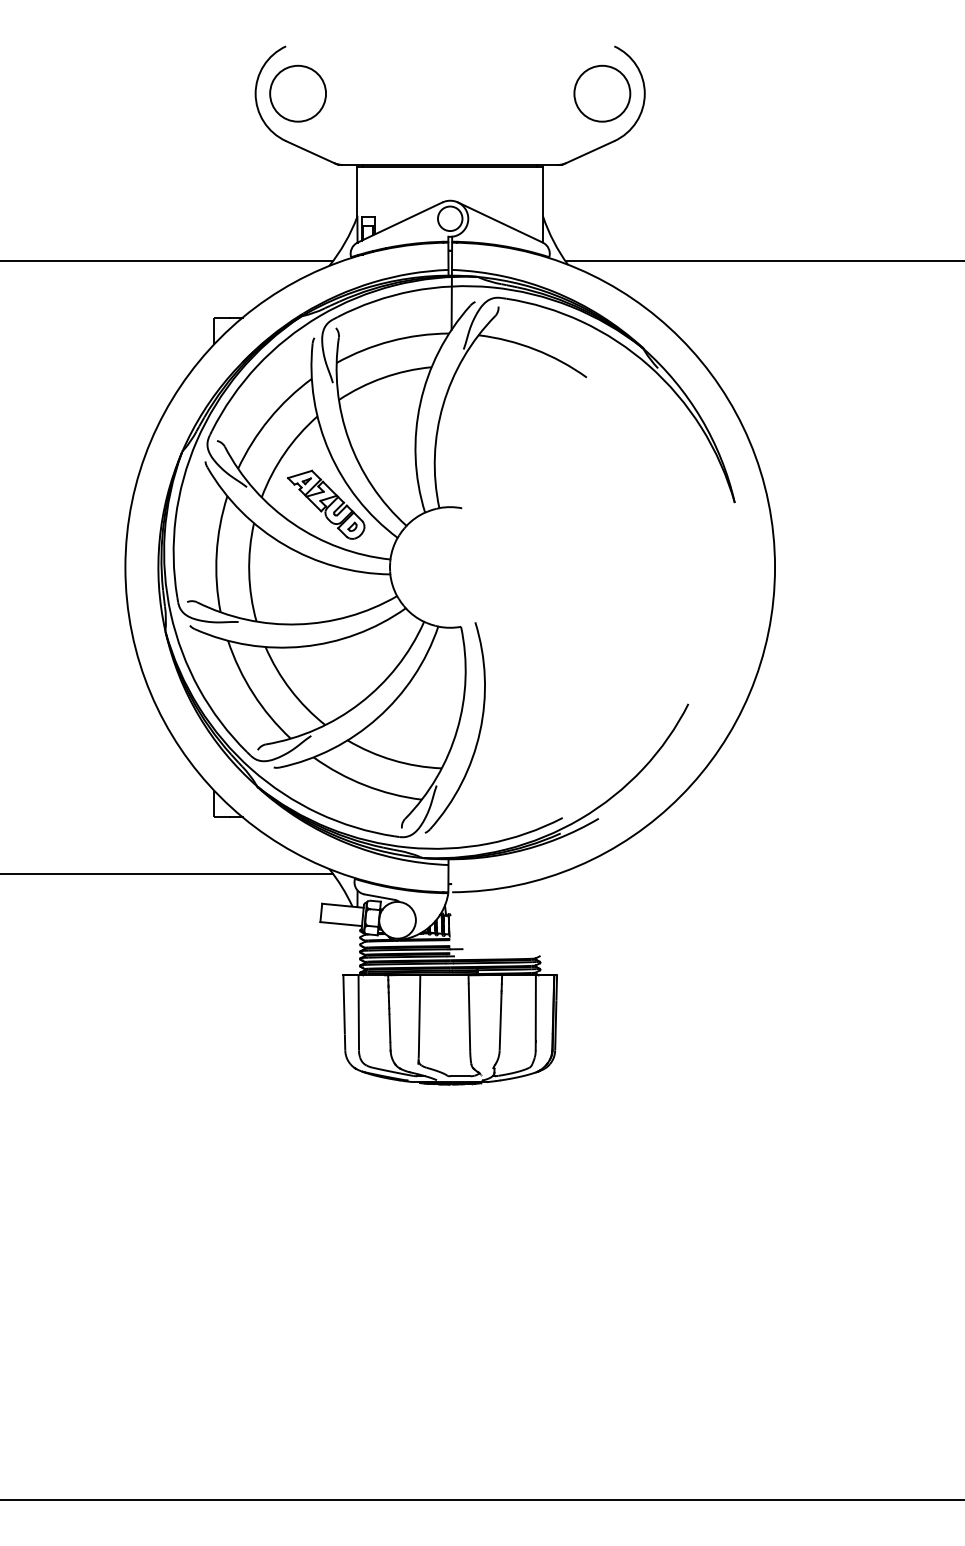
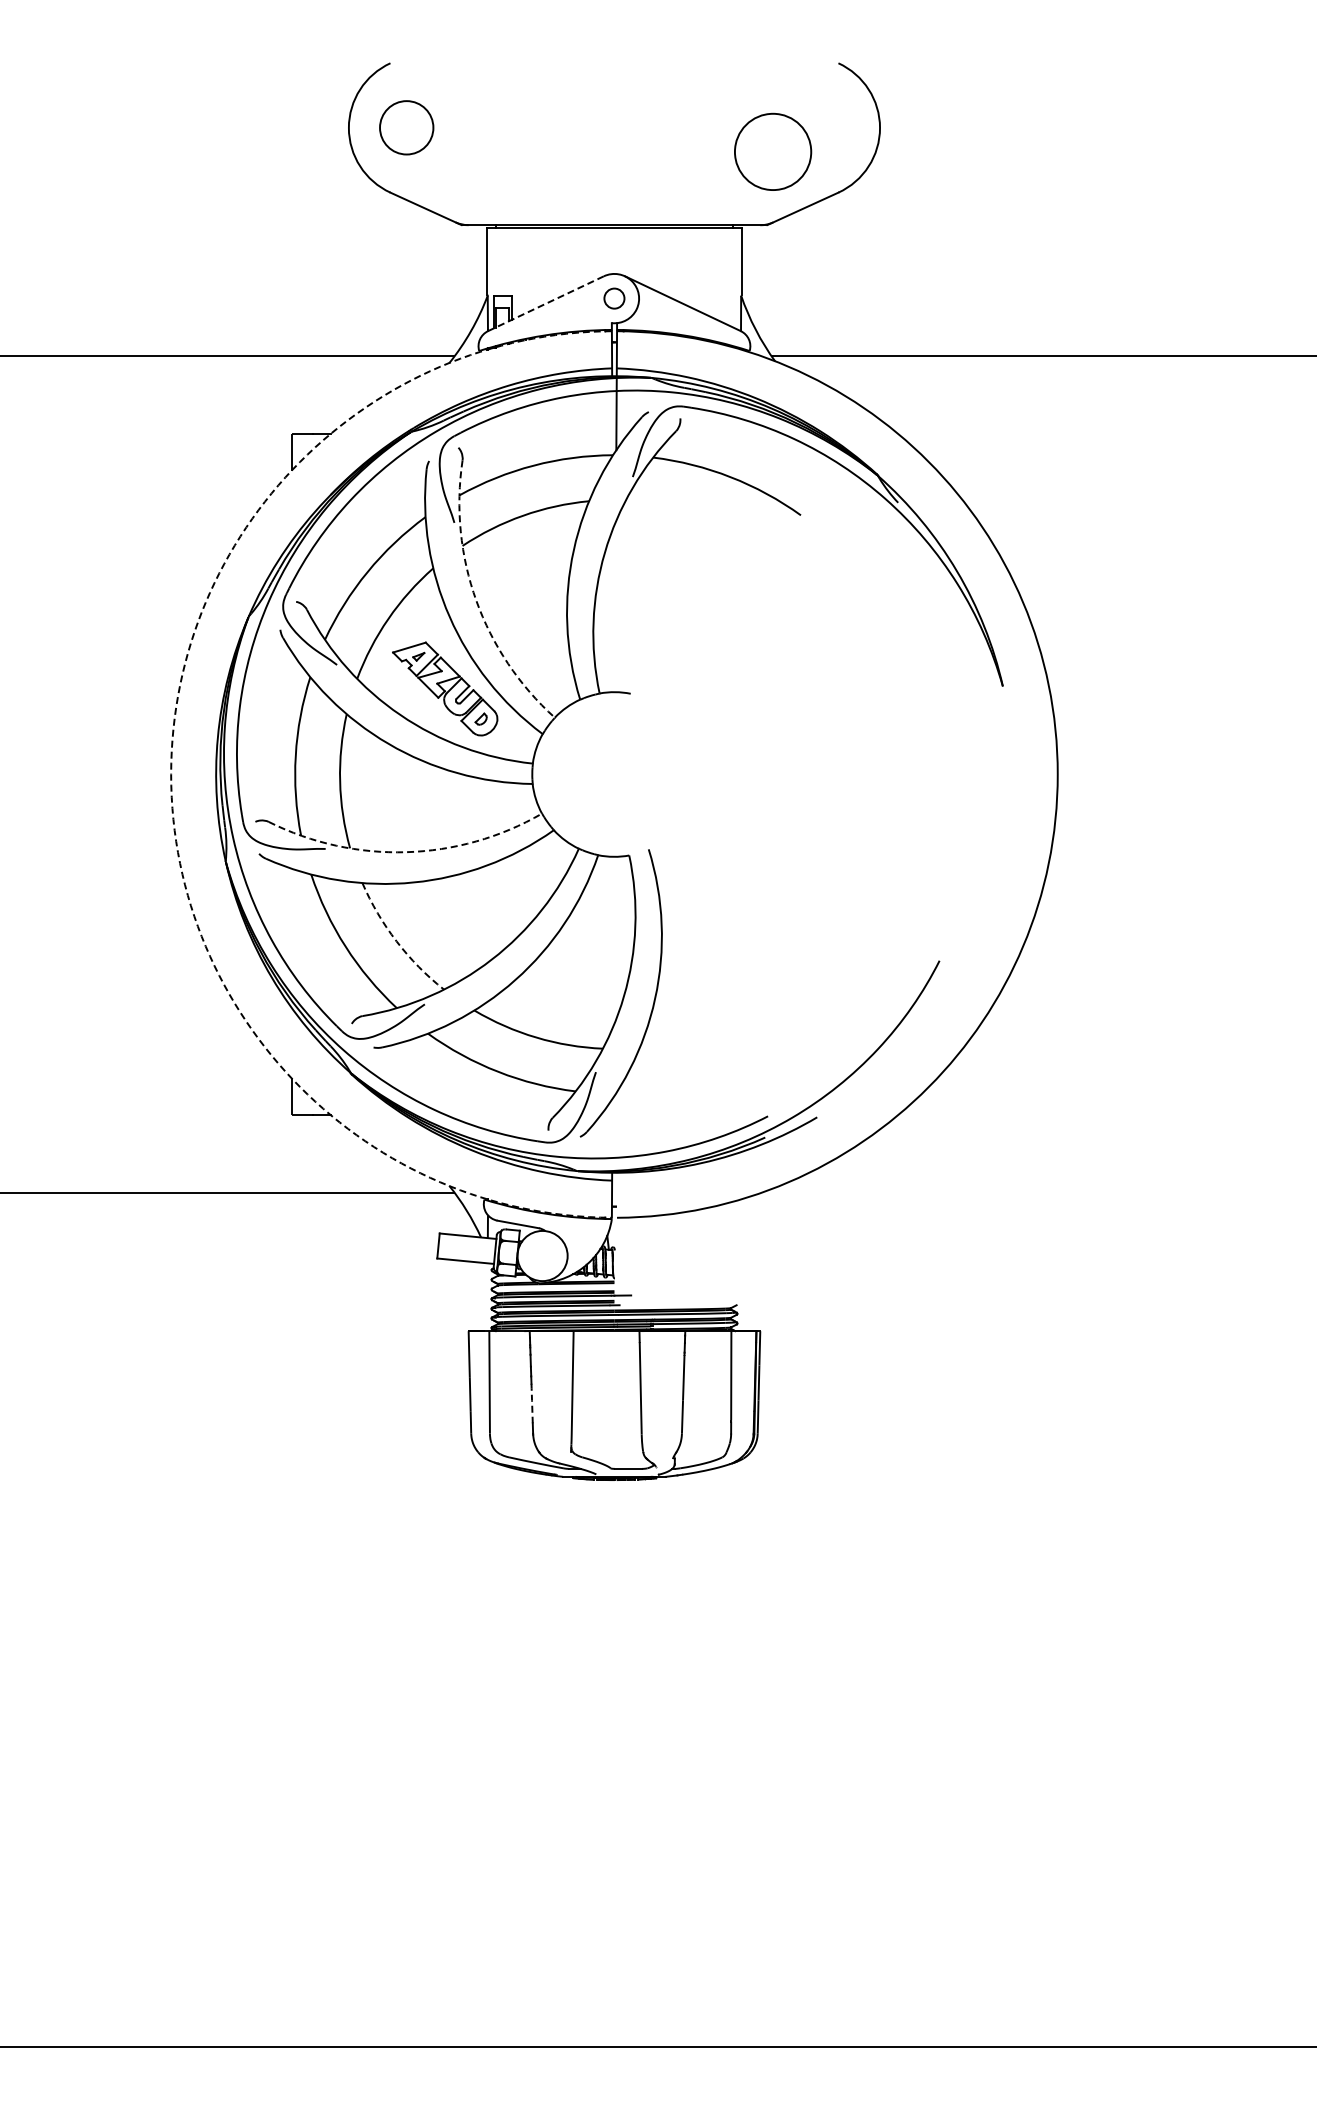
circle: (297, 93) -> (406, 127), size x0.7
circle: (602, 93) -> (773, 151), moved
circle: (450, 218) -> (614, 298), size x0.6
line: (400, 222) -> (546, 303), solid -> dashed
arc: (349, 439) -> (476, 600), solid -> dashed
arc: (125, 567) -> (171, 774), solid -> dashed
arc: (297, 624) -> (406, 852), solid -> dashed
arc: (290, 689) -> (396, 941), solid -> dashed
line: (390, 1027) -> (532, 1402), solid -> dashed

